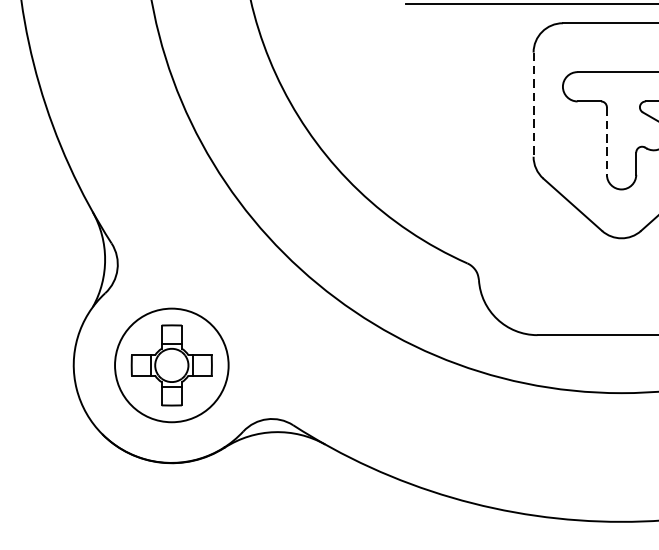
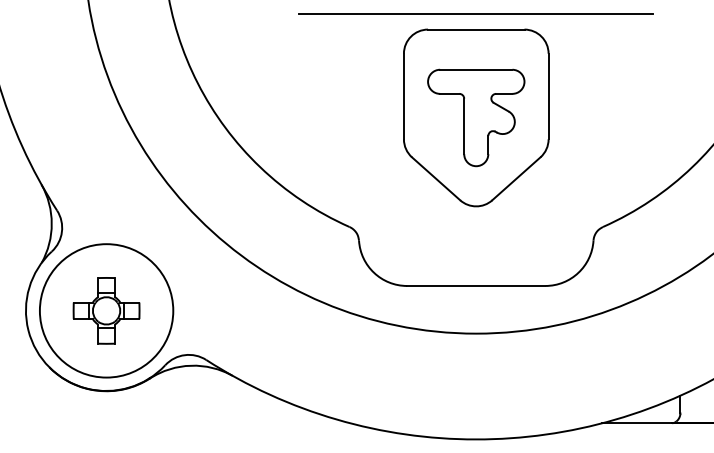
line: (533, 104) -> (403, 96), dashed -> solid
line: (607, 141) -> (464, 126), dashed -> solid
circle: (171, 364) -> (106, 310), size x1.43

